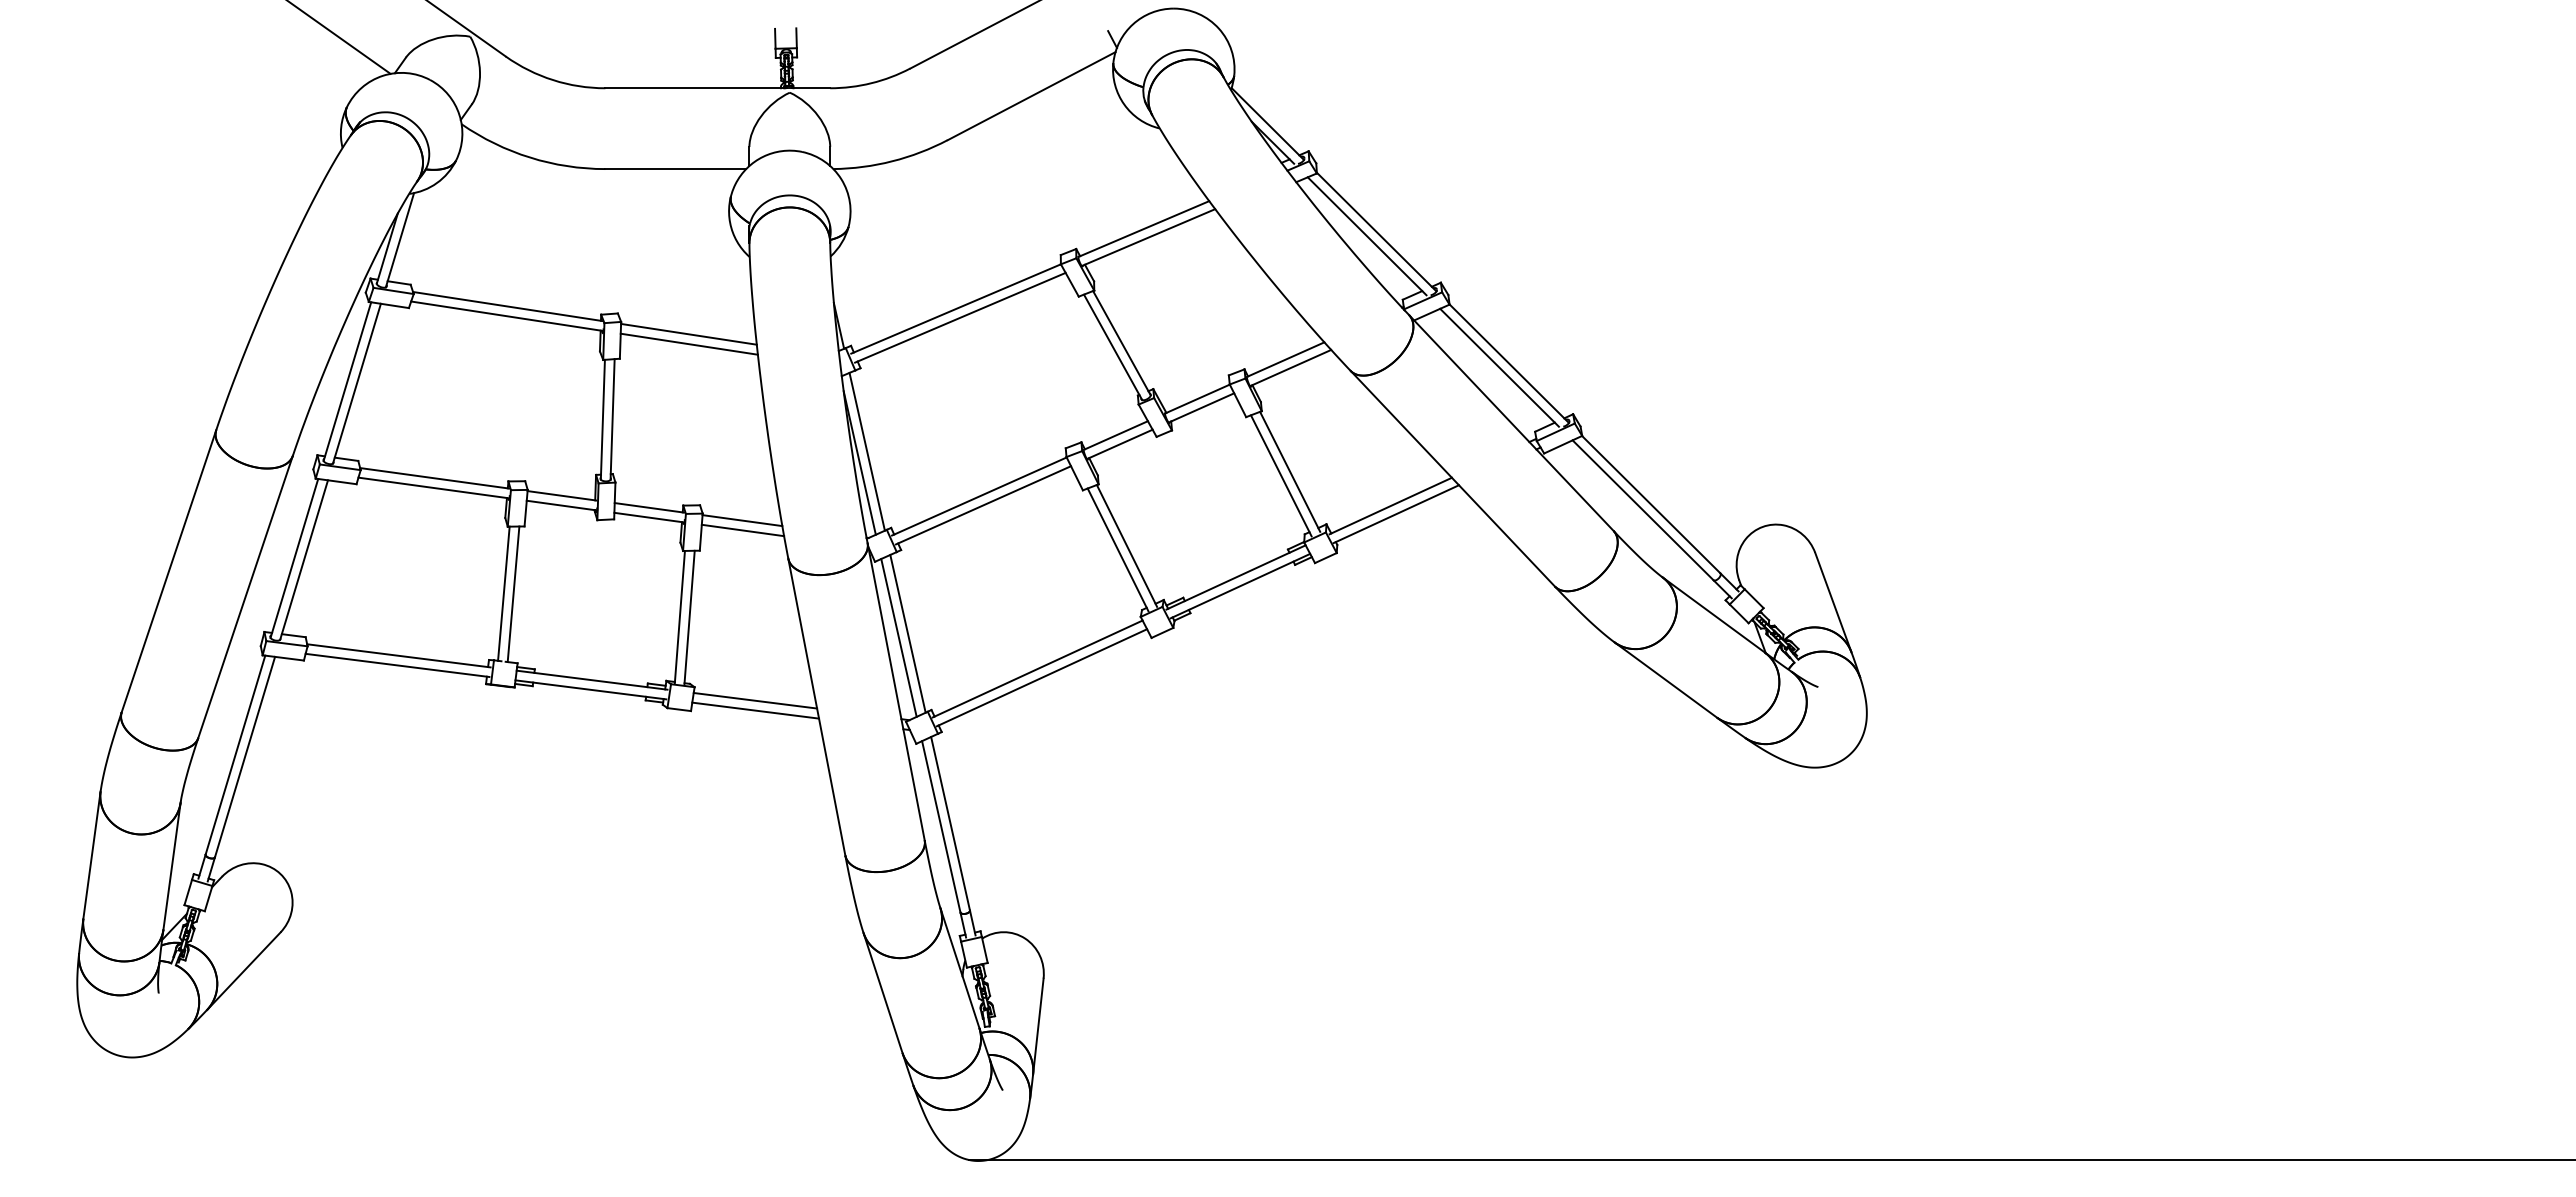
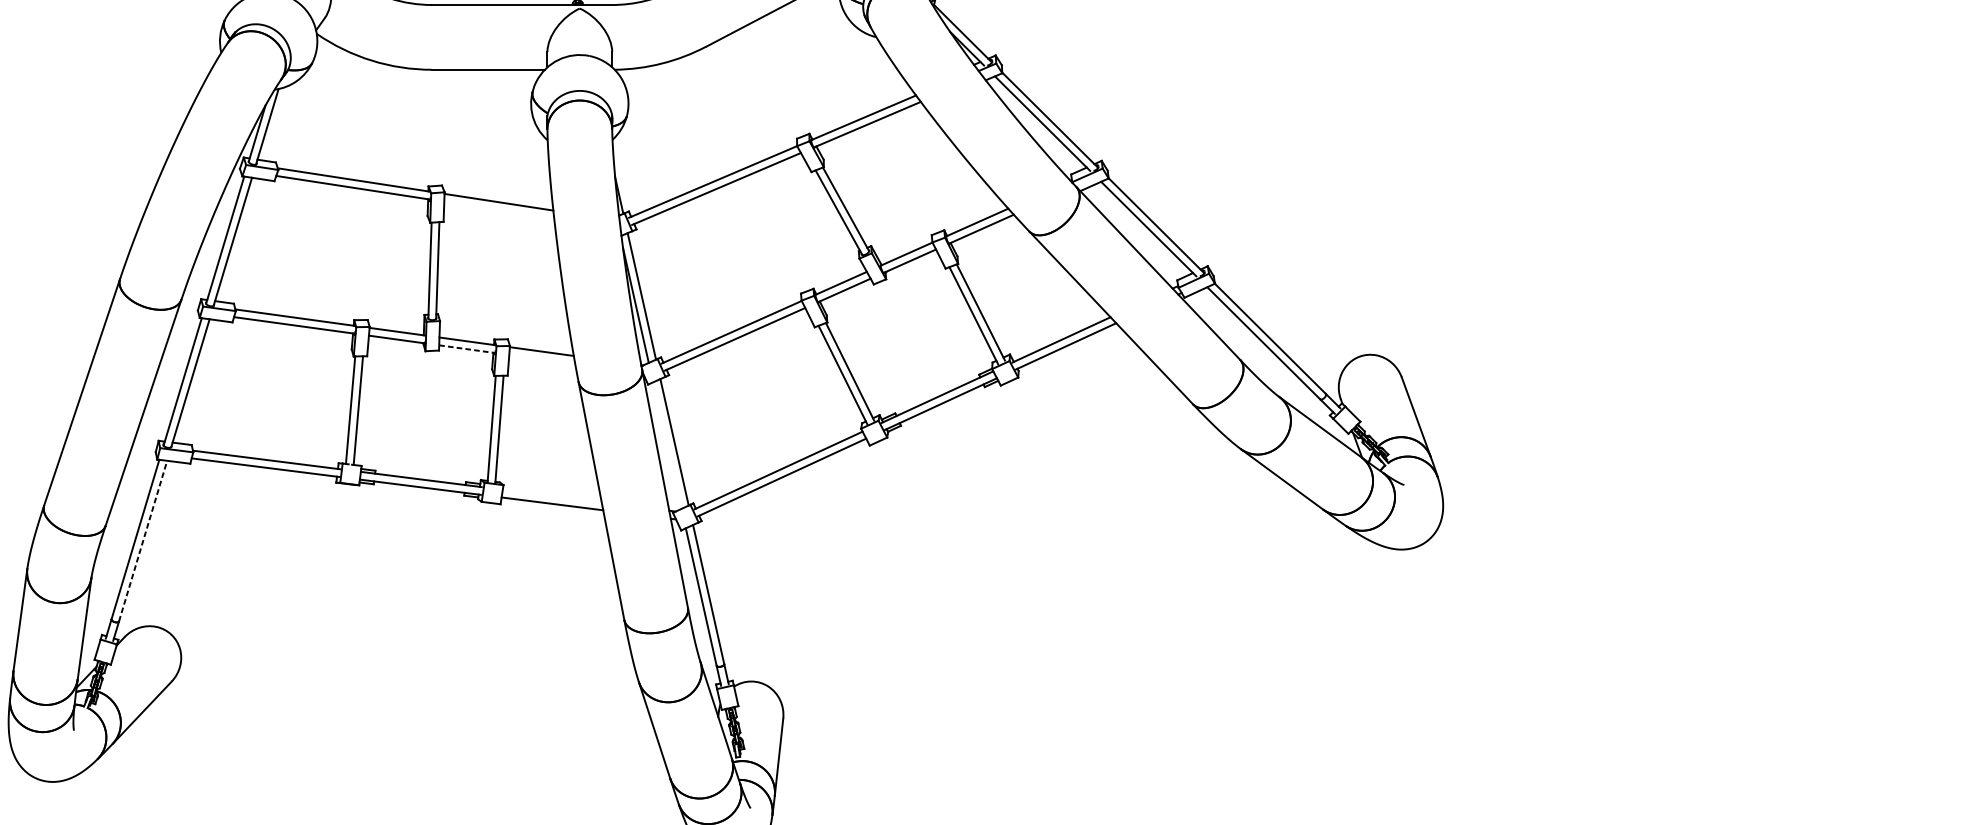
line: (688, 343) -> (498, 209), removed
line: (649, 517) -> (467, 349), solid -> dashed
line: (742, 530) -> (541, 359), removed
line: (898, 637) -> (666, 445), removed
line: (755, 700) -> (552, 495), removed
line: (245, 757) -> (143, 541), solid -> dashed

